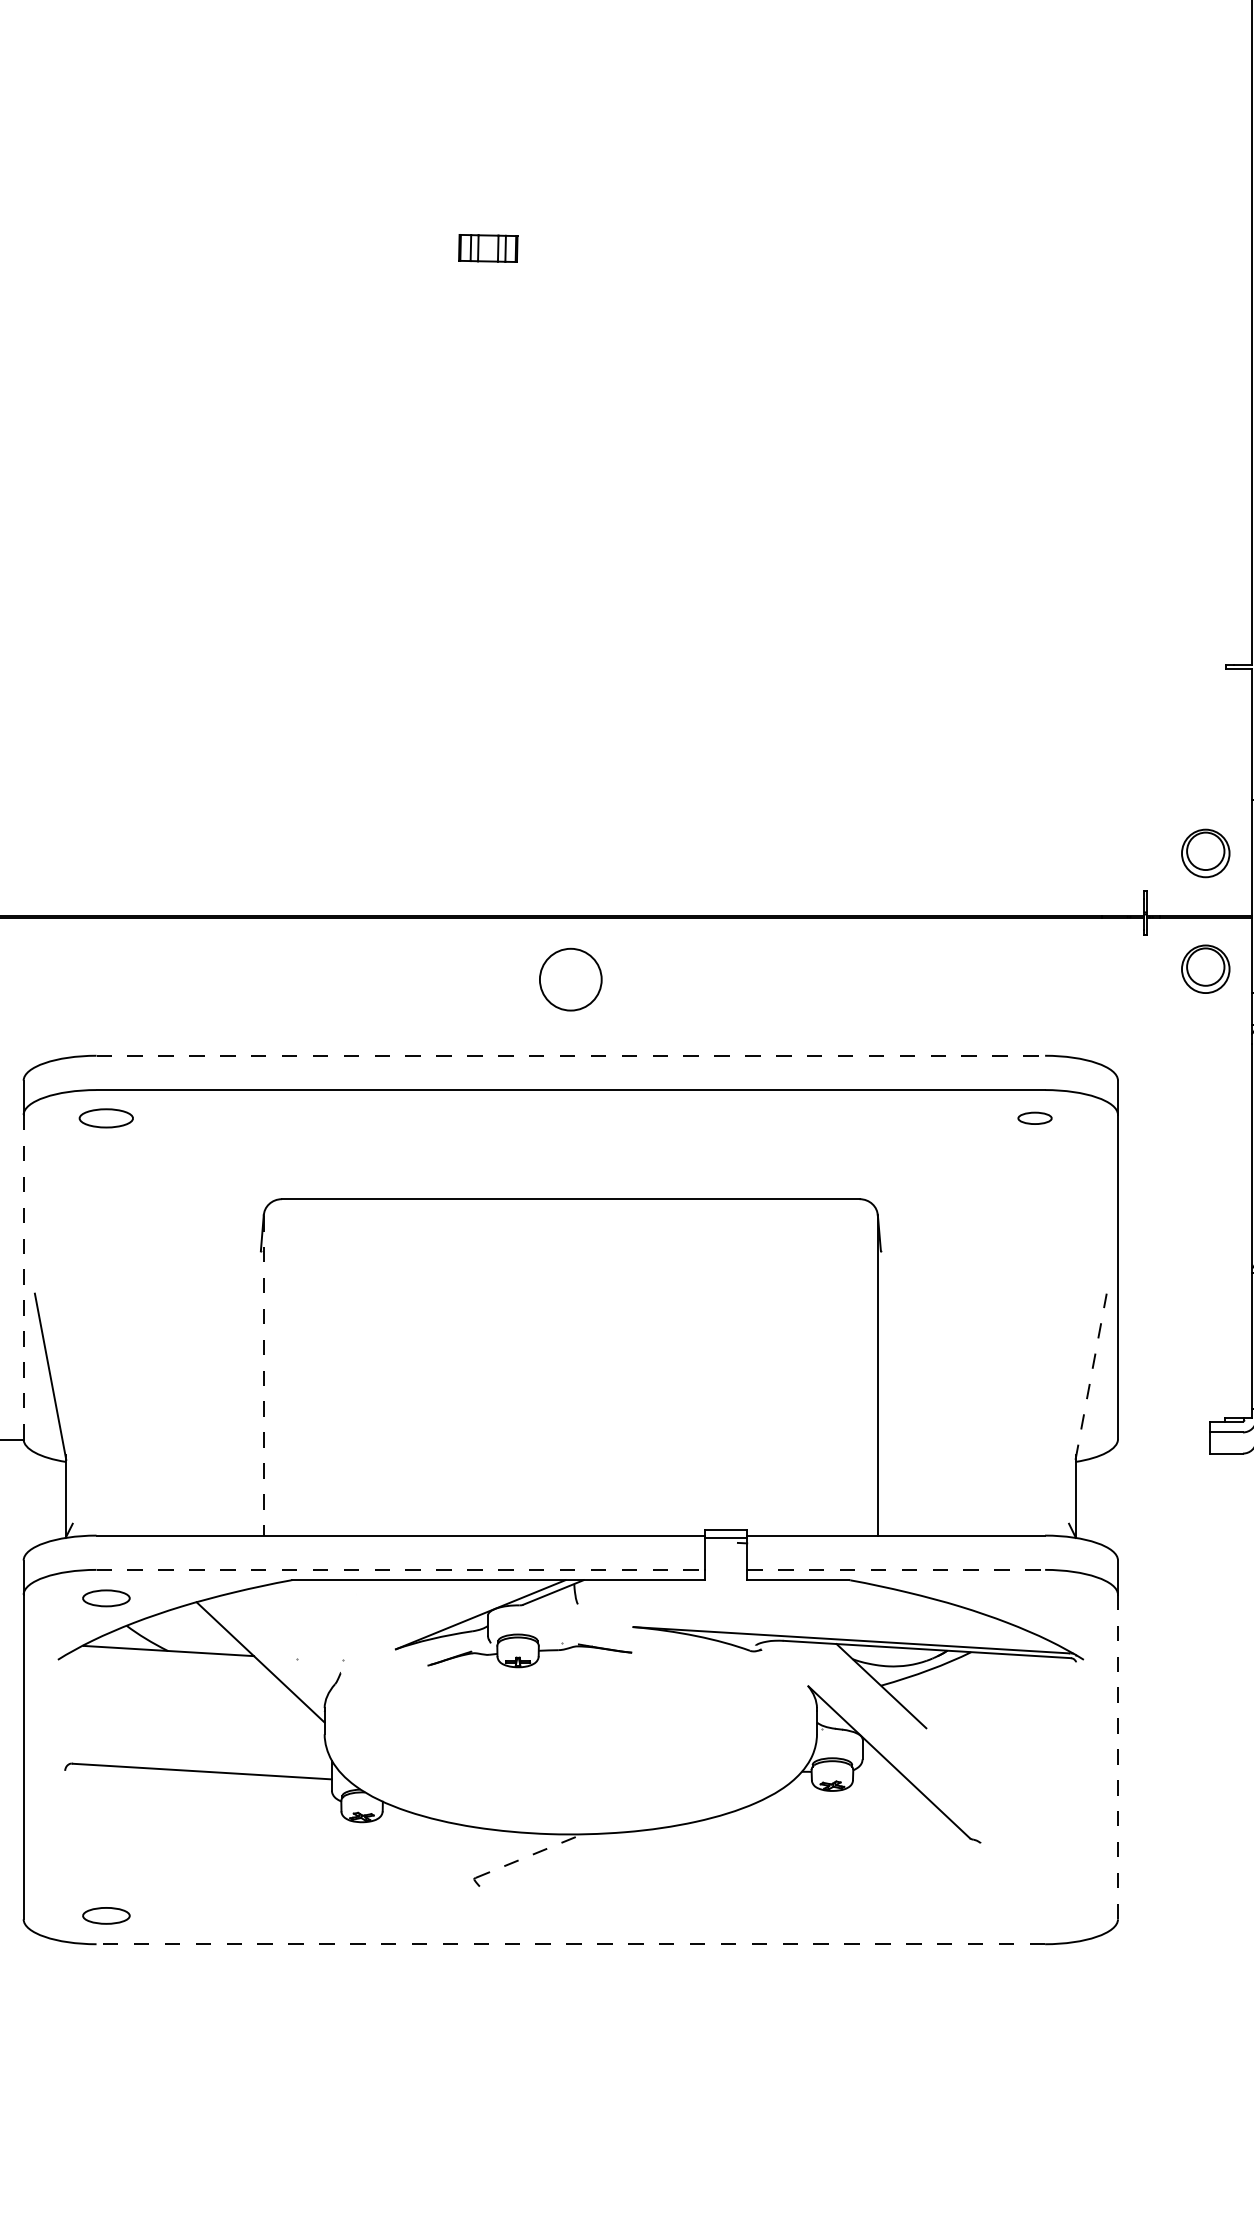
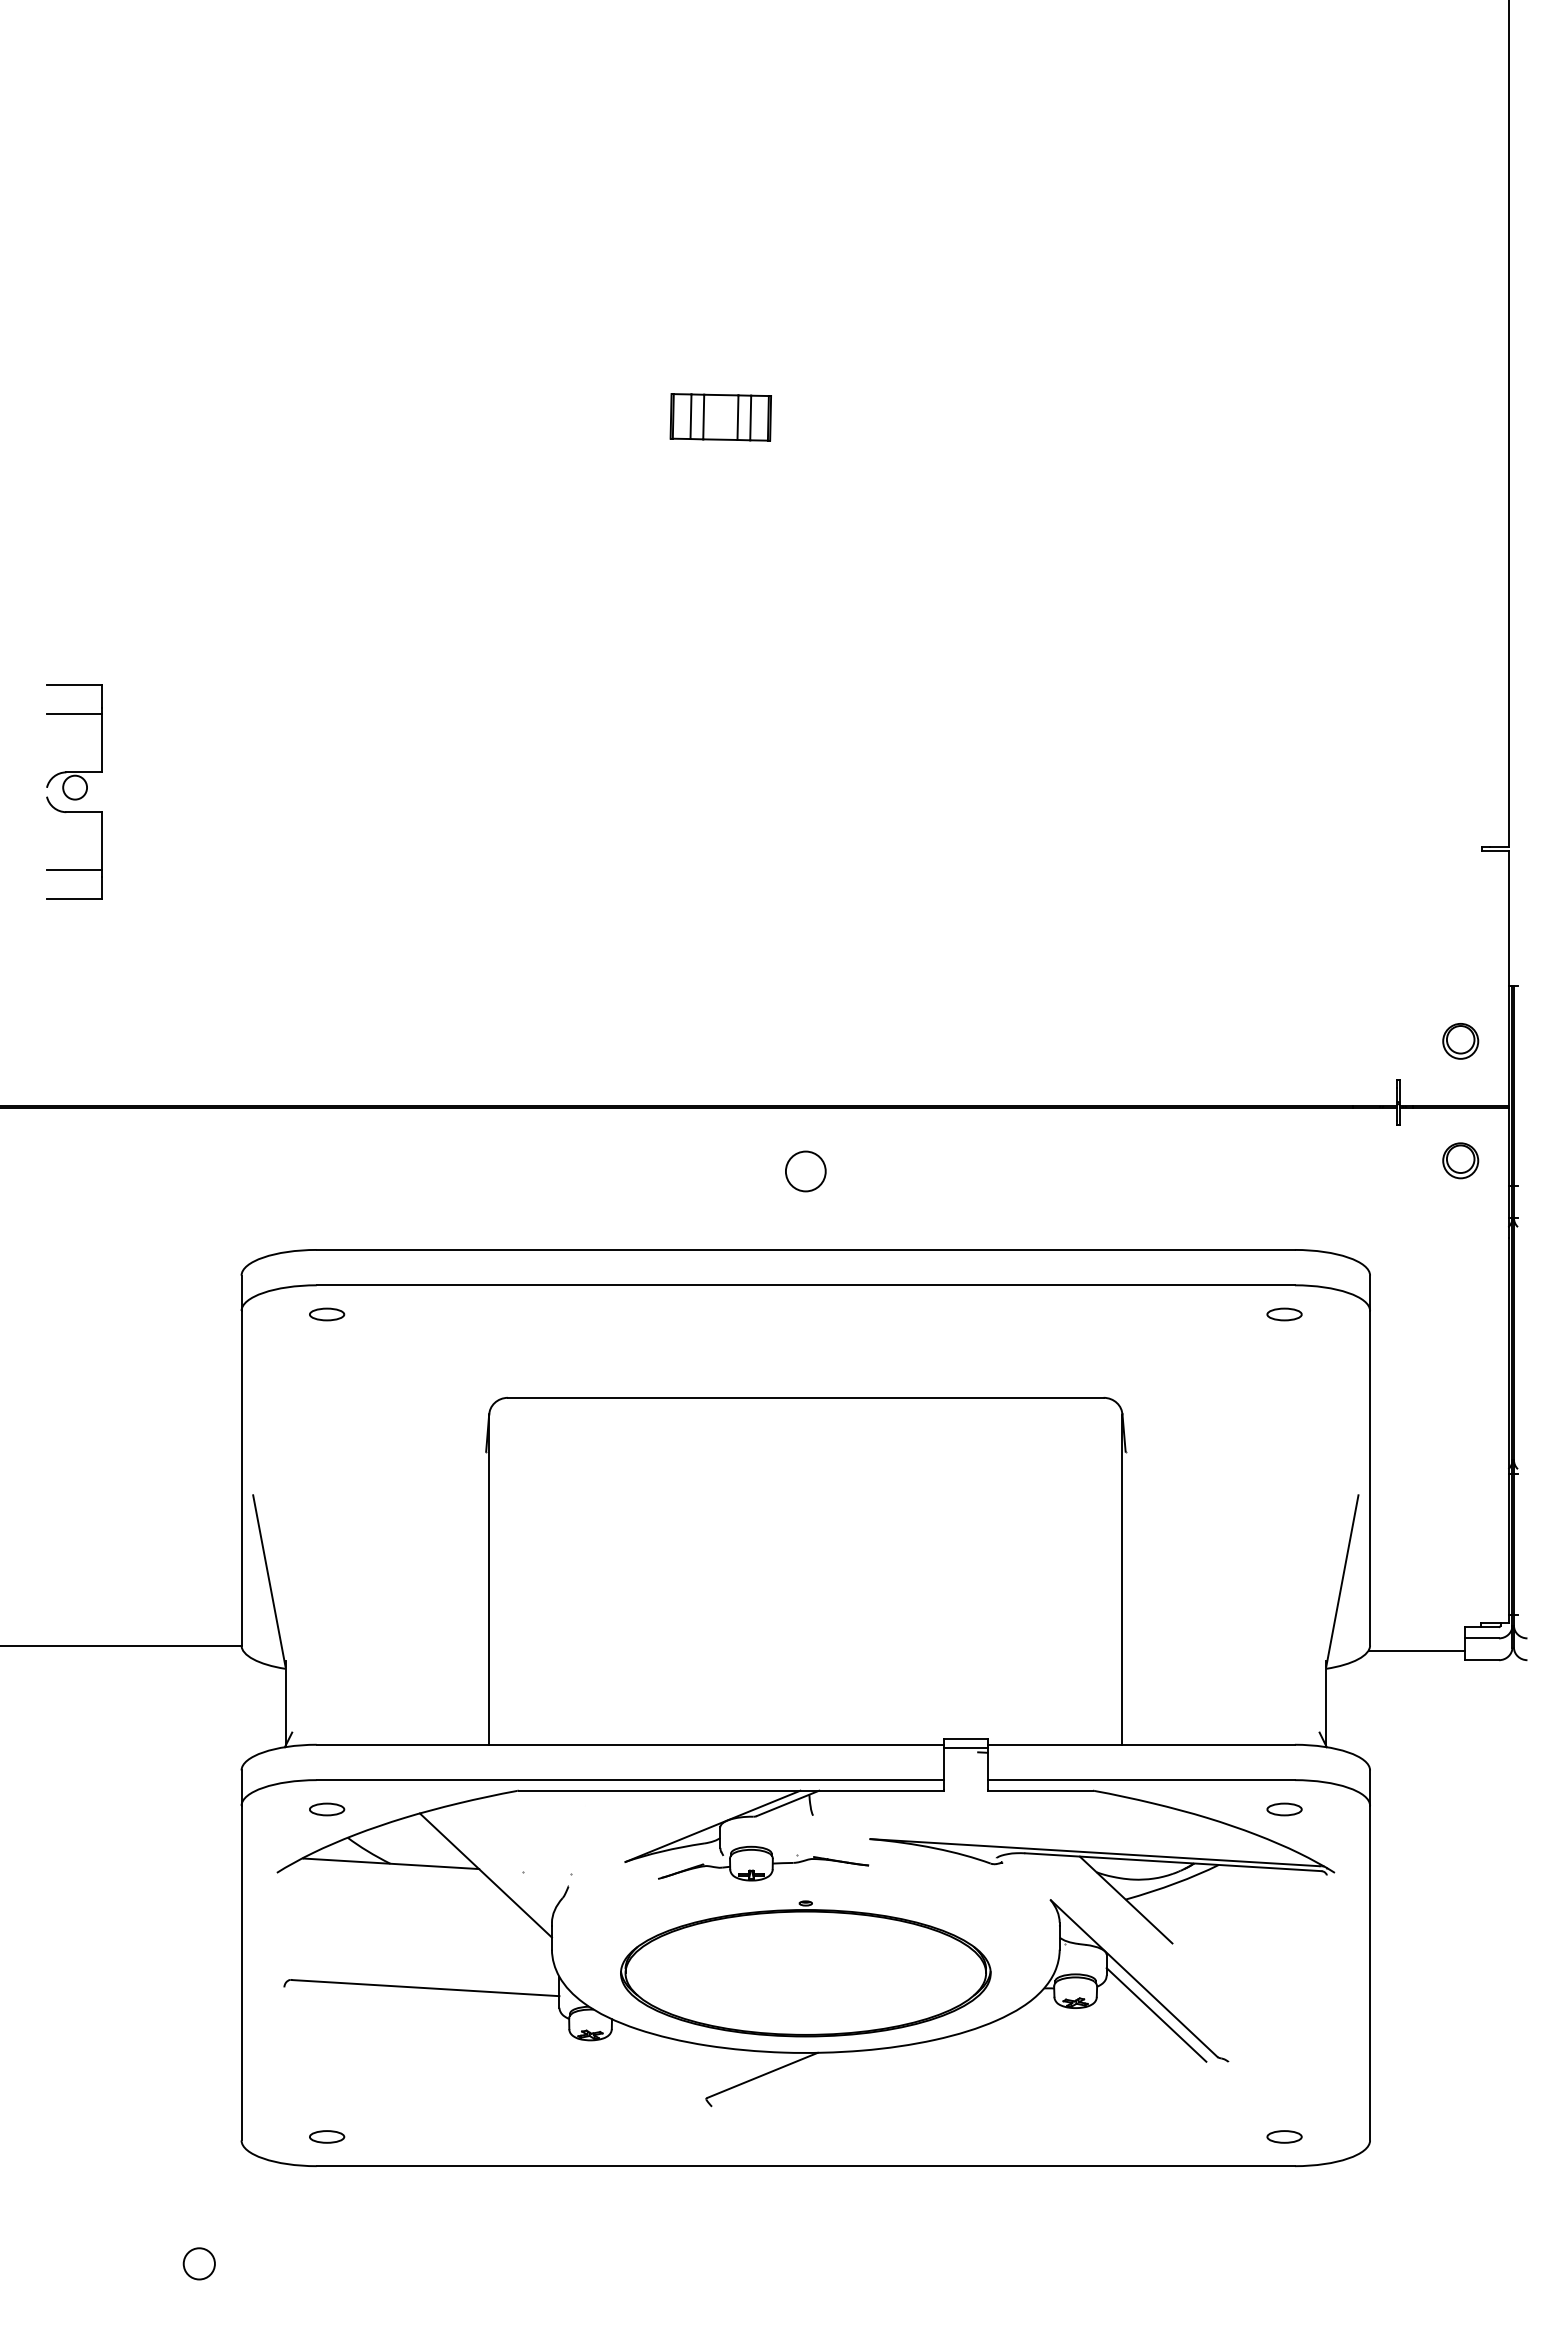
part: (488, 248) -> (720, 417), size x1.67
part: (1205, 853) -> (1460, 1041), size x0.71
part: (1205, 969) -> (1460, 1160), size x0.71
circle: (570, 979) -> (805, 1171), size x0.62
line: (571, 1055) -> (806, 1249), dashed -> solid
part: (106, 1118) -> (327, 1314), size x0.62
line: (23, 1276) -> (241, 1477), dashed -> solid
line: (264, 1376) -> (489, 1580), dashed -> solid
line: (1091, 1376) -> (1342, 1580), dashed -> solid
line: (1162, 1444) -> (1416, 1650), added
line: (400, 1570) -> (630, 1780), dashed -> solid
line: (896, 1570) -> (1141, 1780), dashed -> solid
part: (106, 1598) -> (327, 1809), size x0.71
part: (1034, 1598) -> (1284, 1809), added
part: (570, 1752) -> (805, 1968), added
line: (1118, 1757) -> (1370, 1973), dashed -> solid
line: (910, 1797) -> (1156, 2014), added
line: (529, 1856) -> (763, 2075), dashed -> solid
part: (106, 1915) -> (327, 2136), size x0.71
part: (1034, 1915) -> (1284, 2136), added
line: (570, 1944) -> (805, 2166), dashed -> solid

